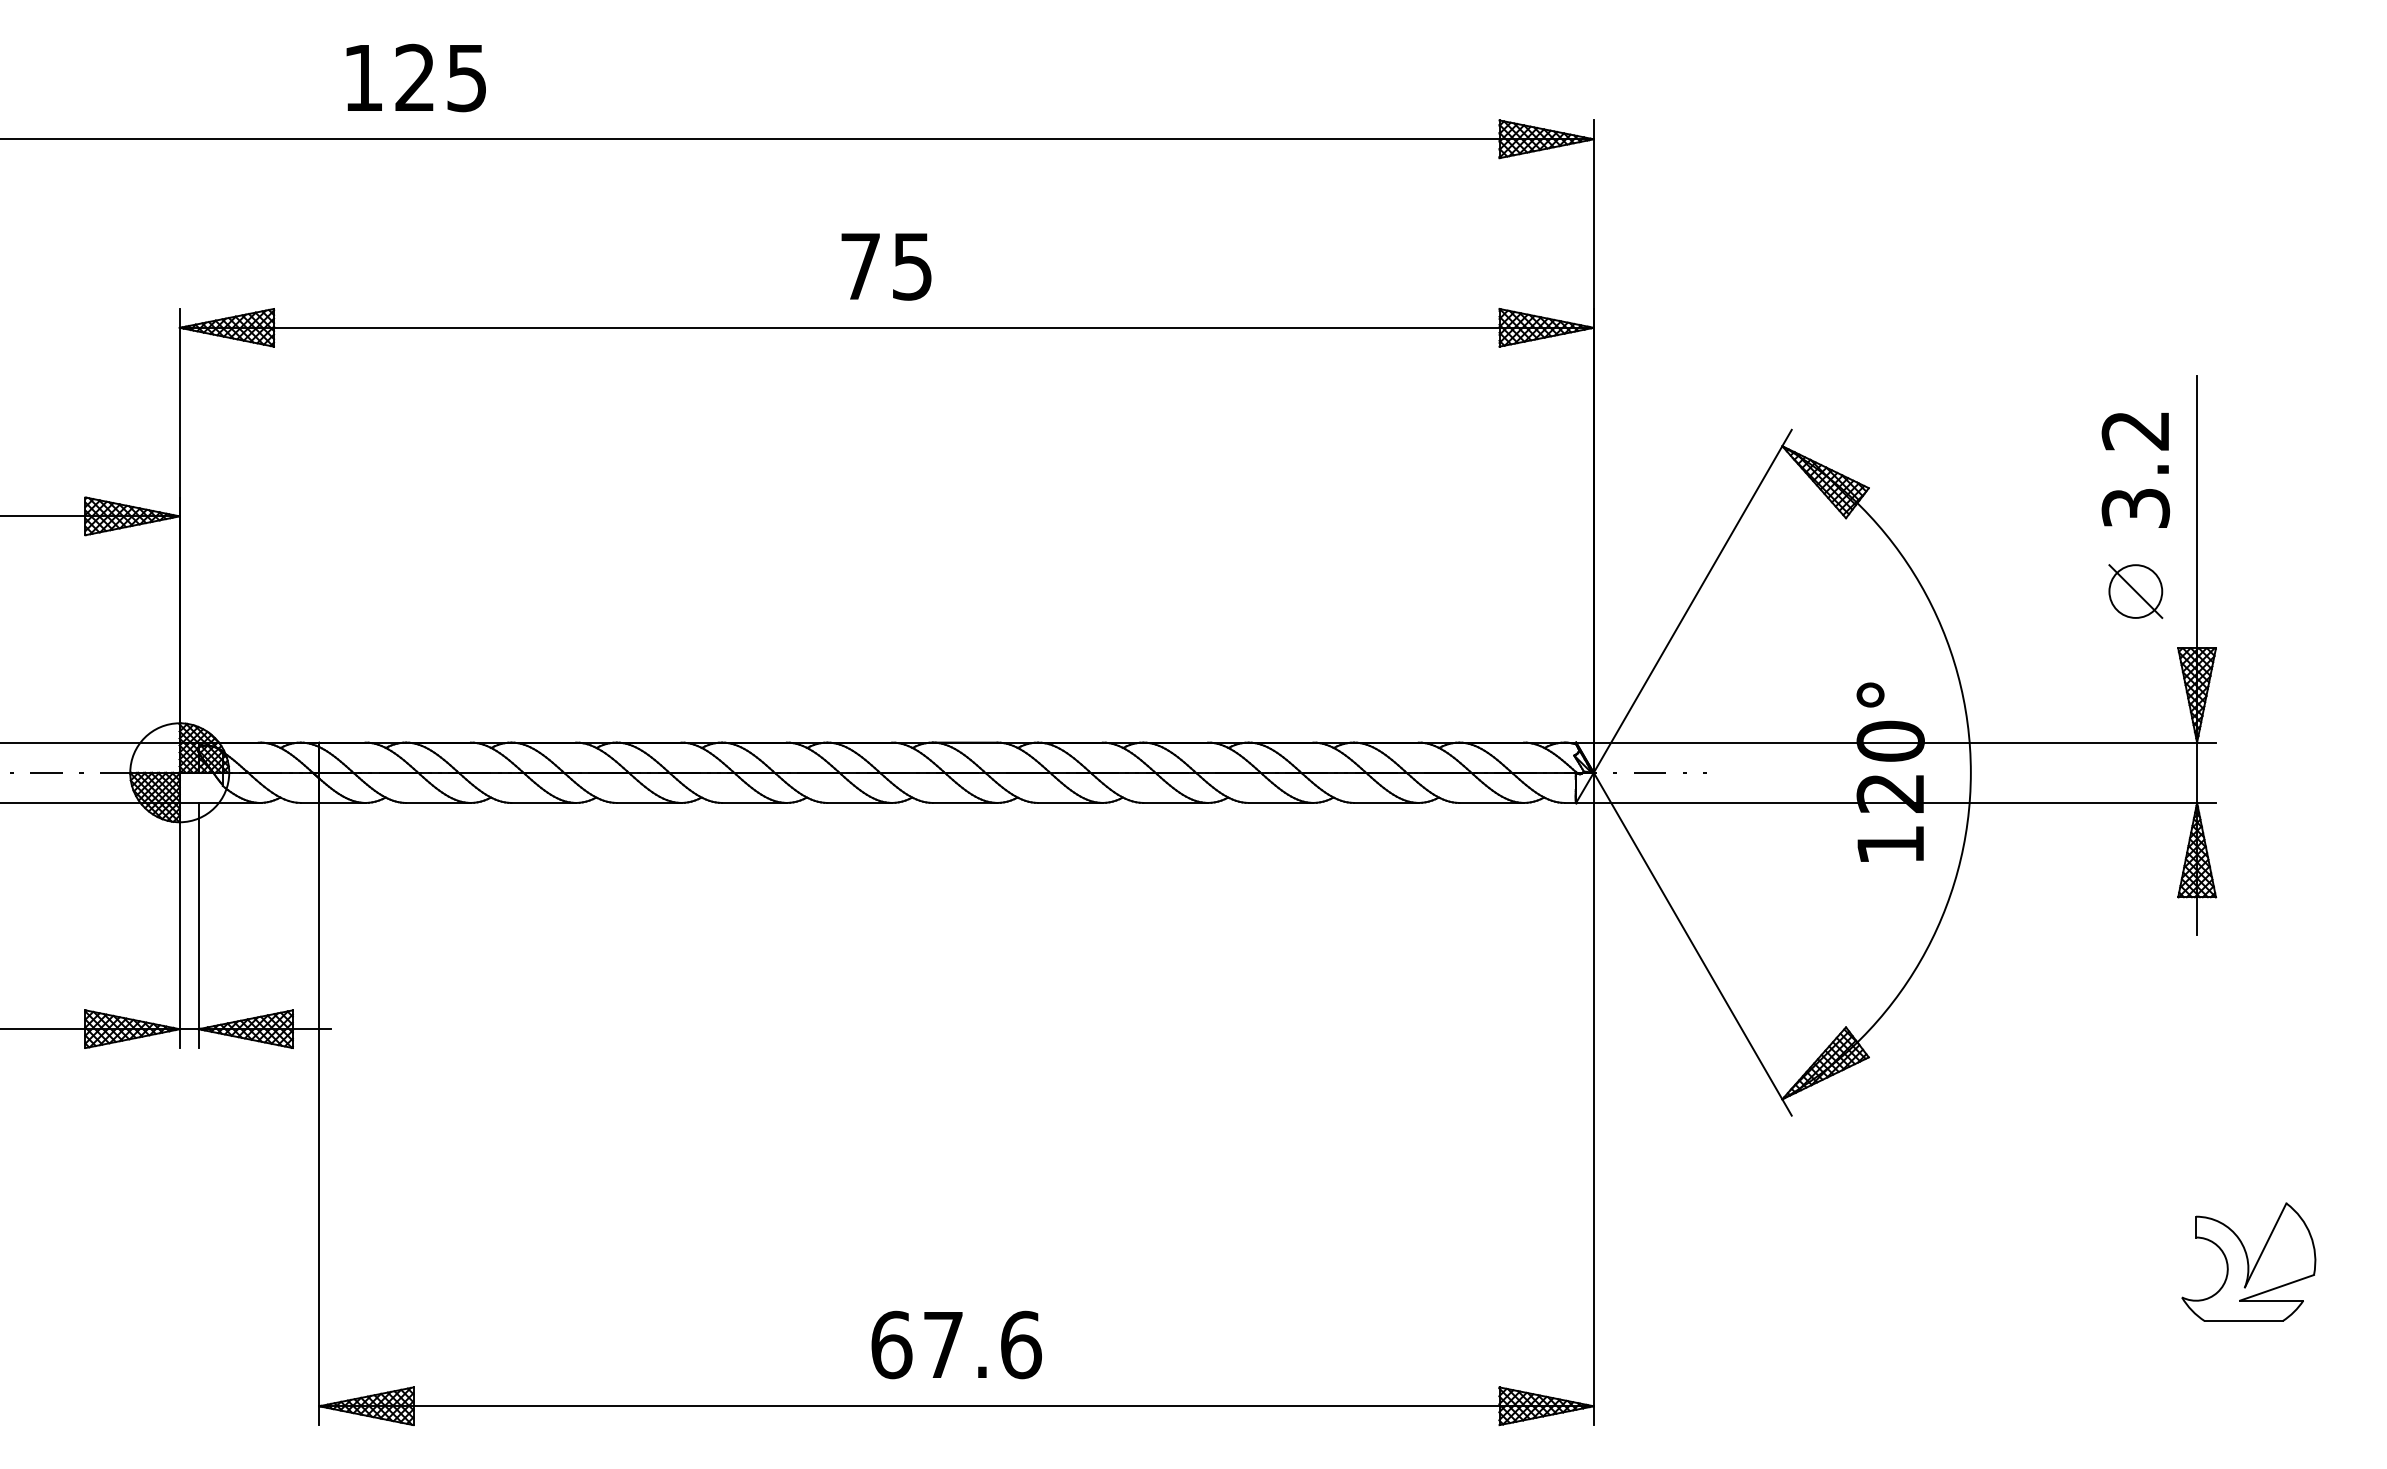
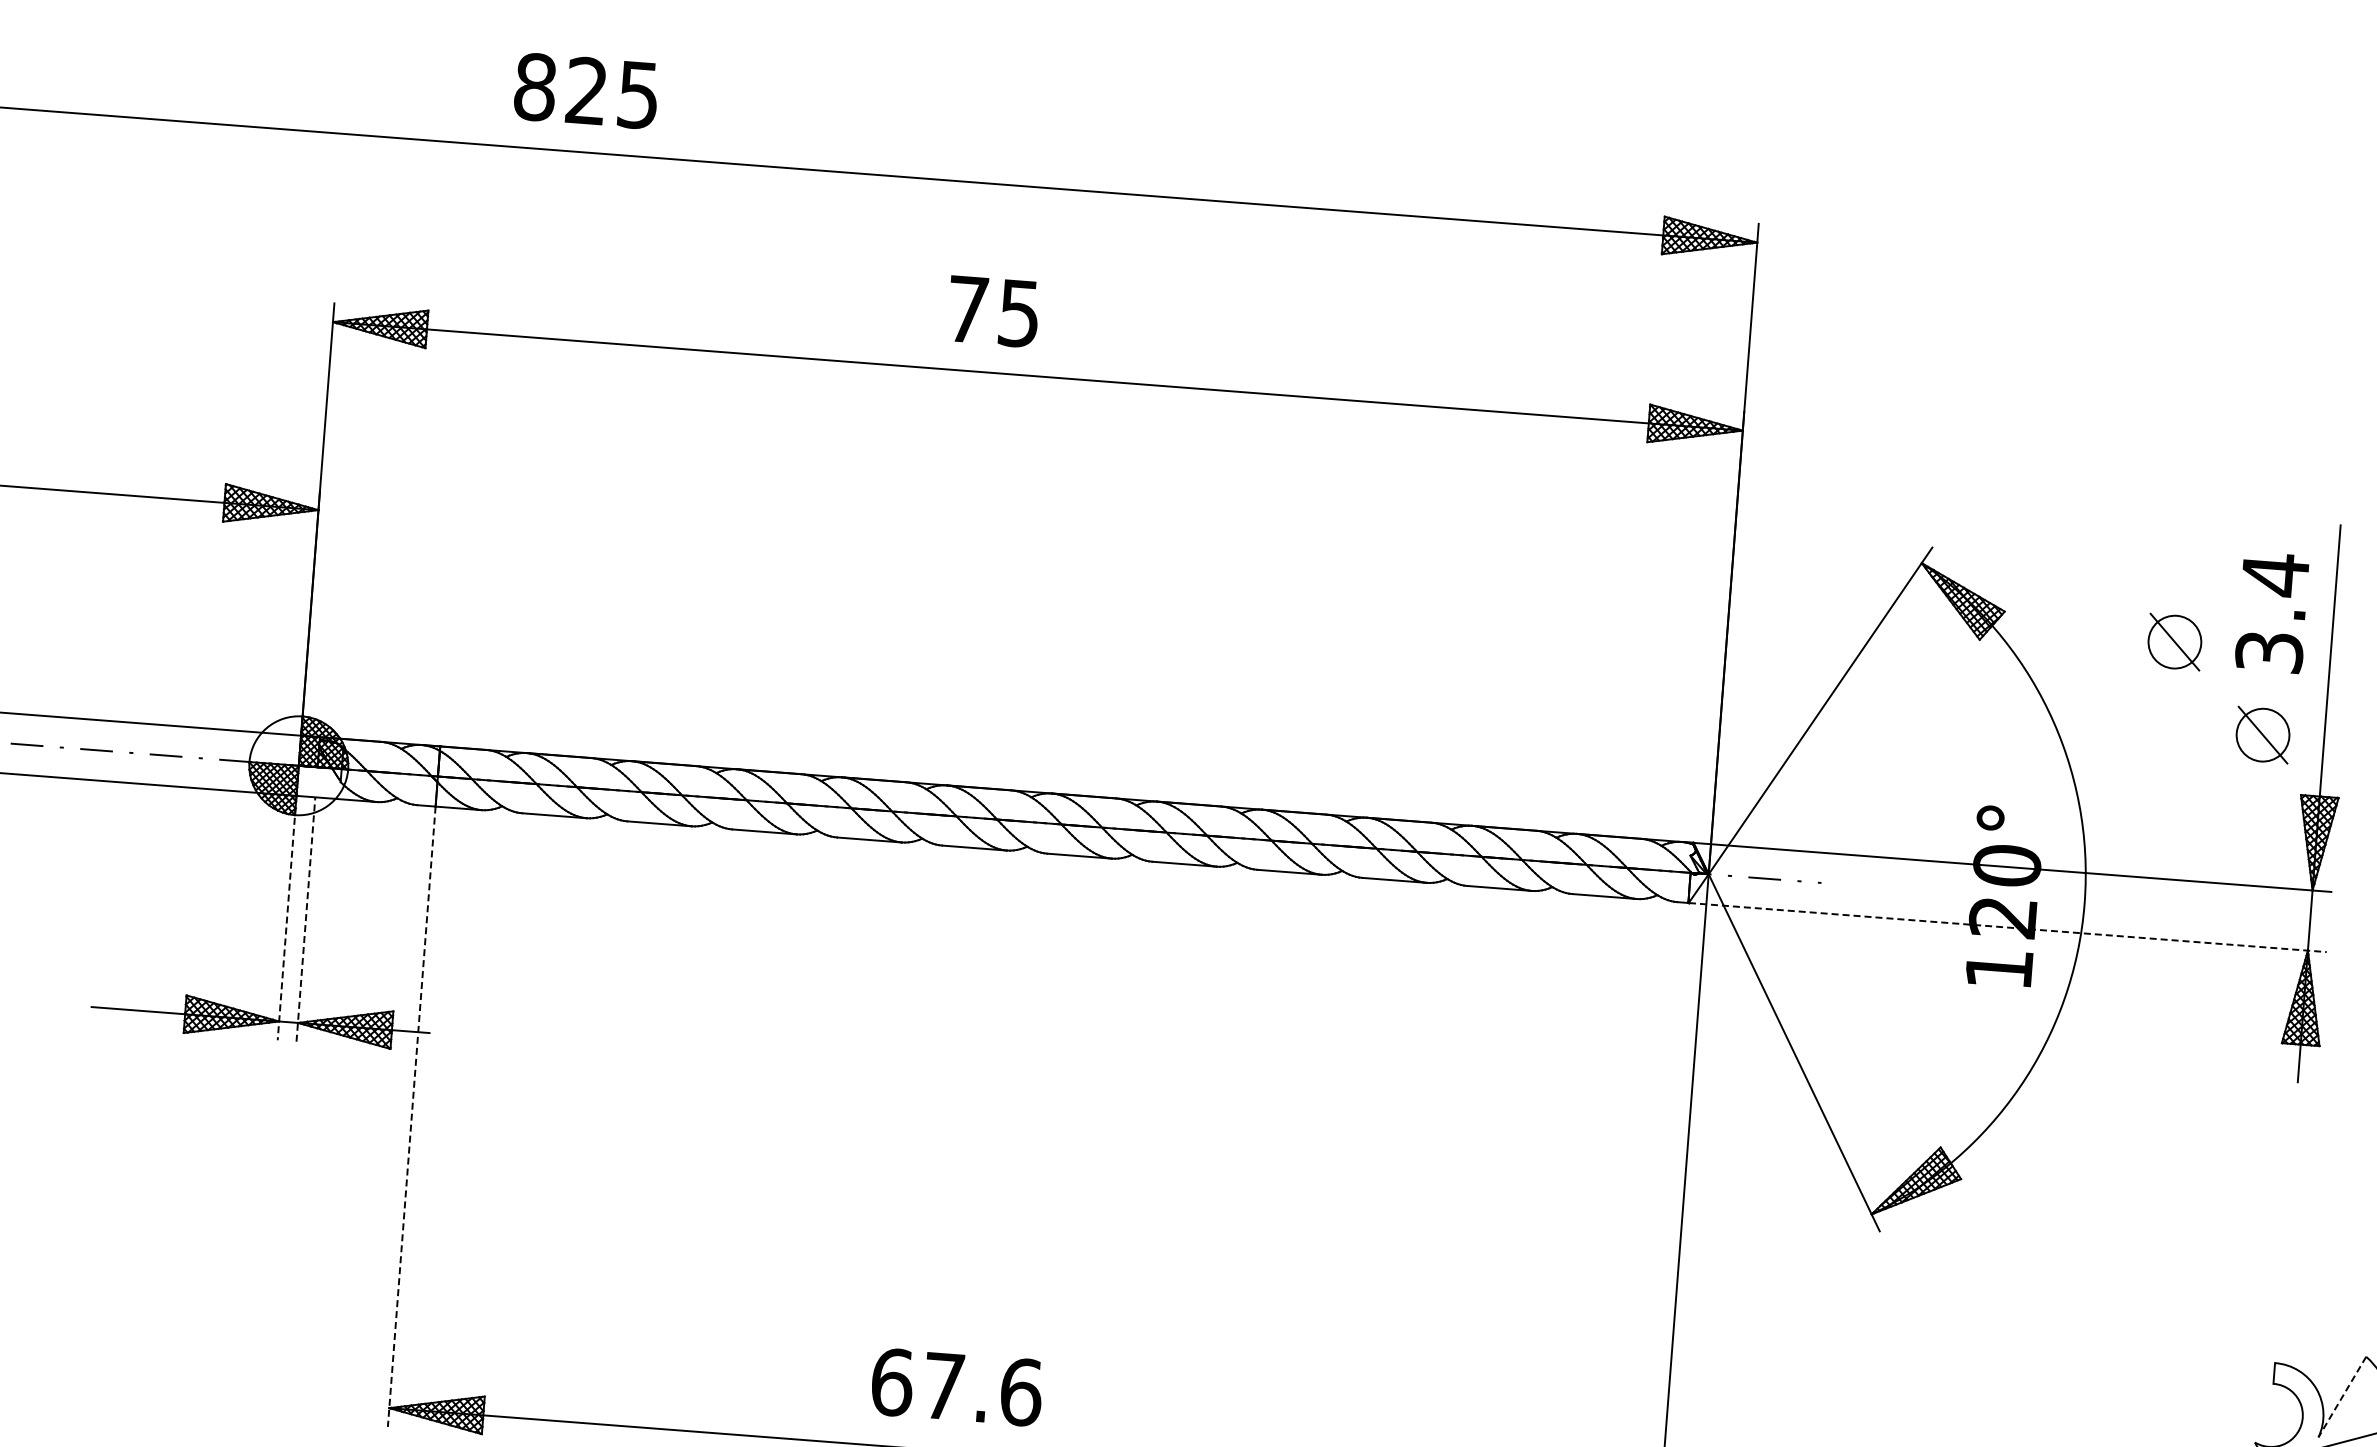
text: (363, 77) -> (535, 86), 125 -> 825
text: (886, 266) -> (993, 311), moved
text: (2134, 430) -> (2274, 574), 3.2 -> 3.4
part: (2040, 505) -> (2174, 642), added
line: (1896, 802) -> (2008, 927), solid -> dashed
line: (179, 925) -> (286, 918), solid -> dashed
line: (198, 925) -> (305, 919), solid -> dashed
line: (319, 1114) -> (411, 1117), solid -> dashed
line: (2265, 1245) -> (2342, 1397), solid -> dashed
text: (956, 1344) -> (956, 1386), moved

